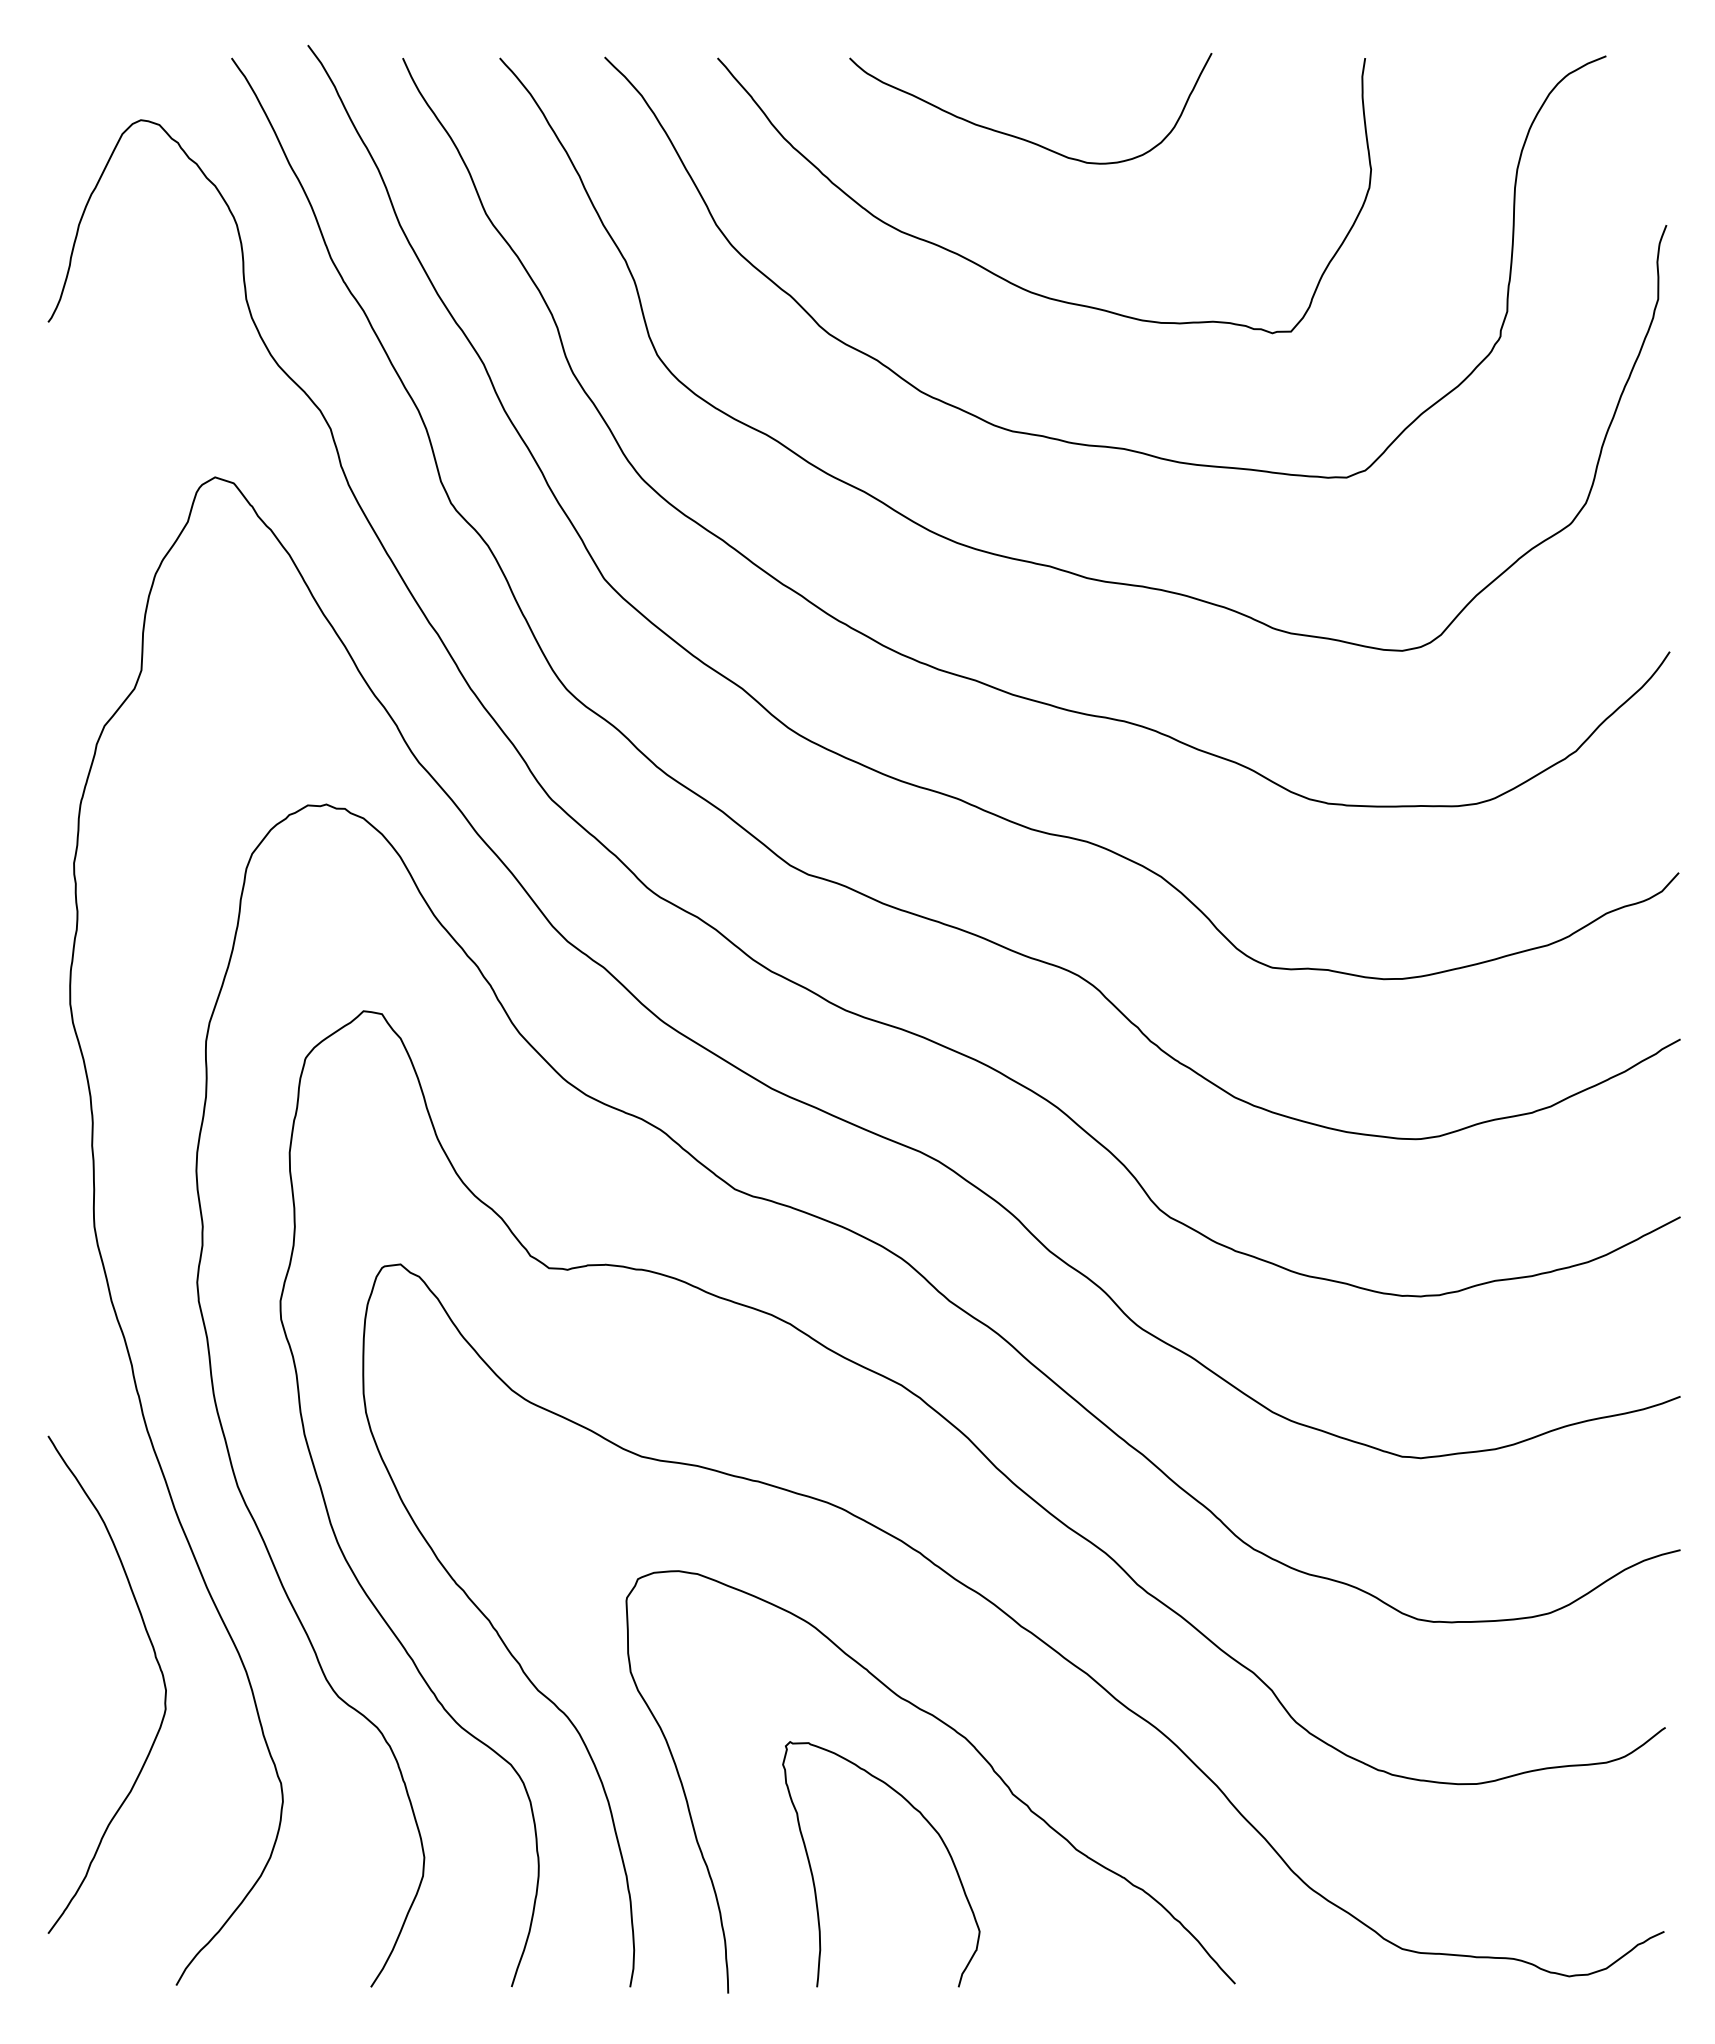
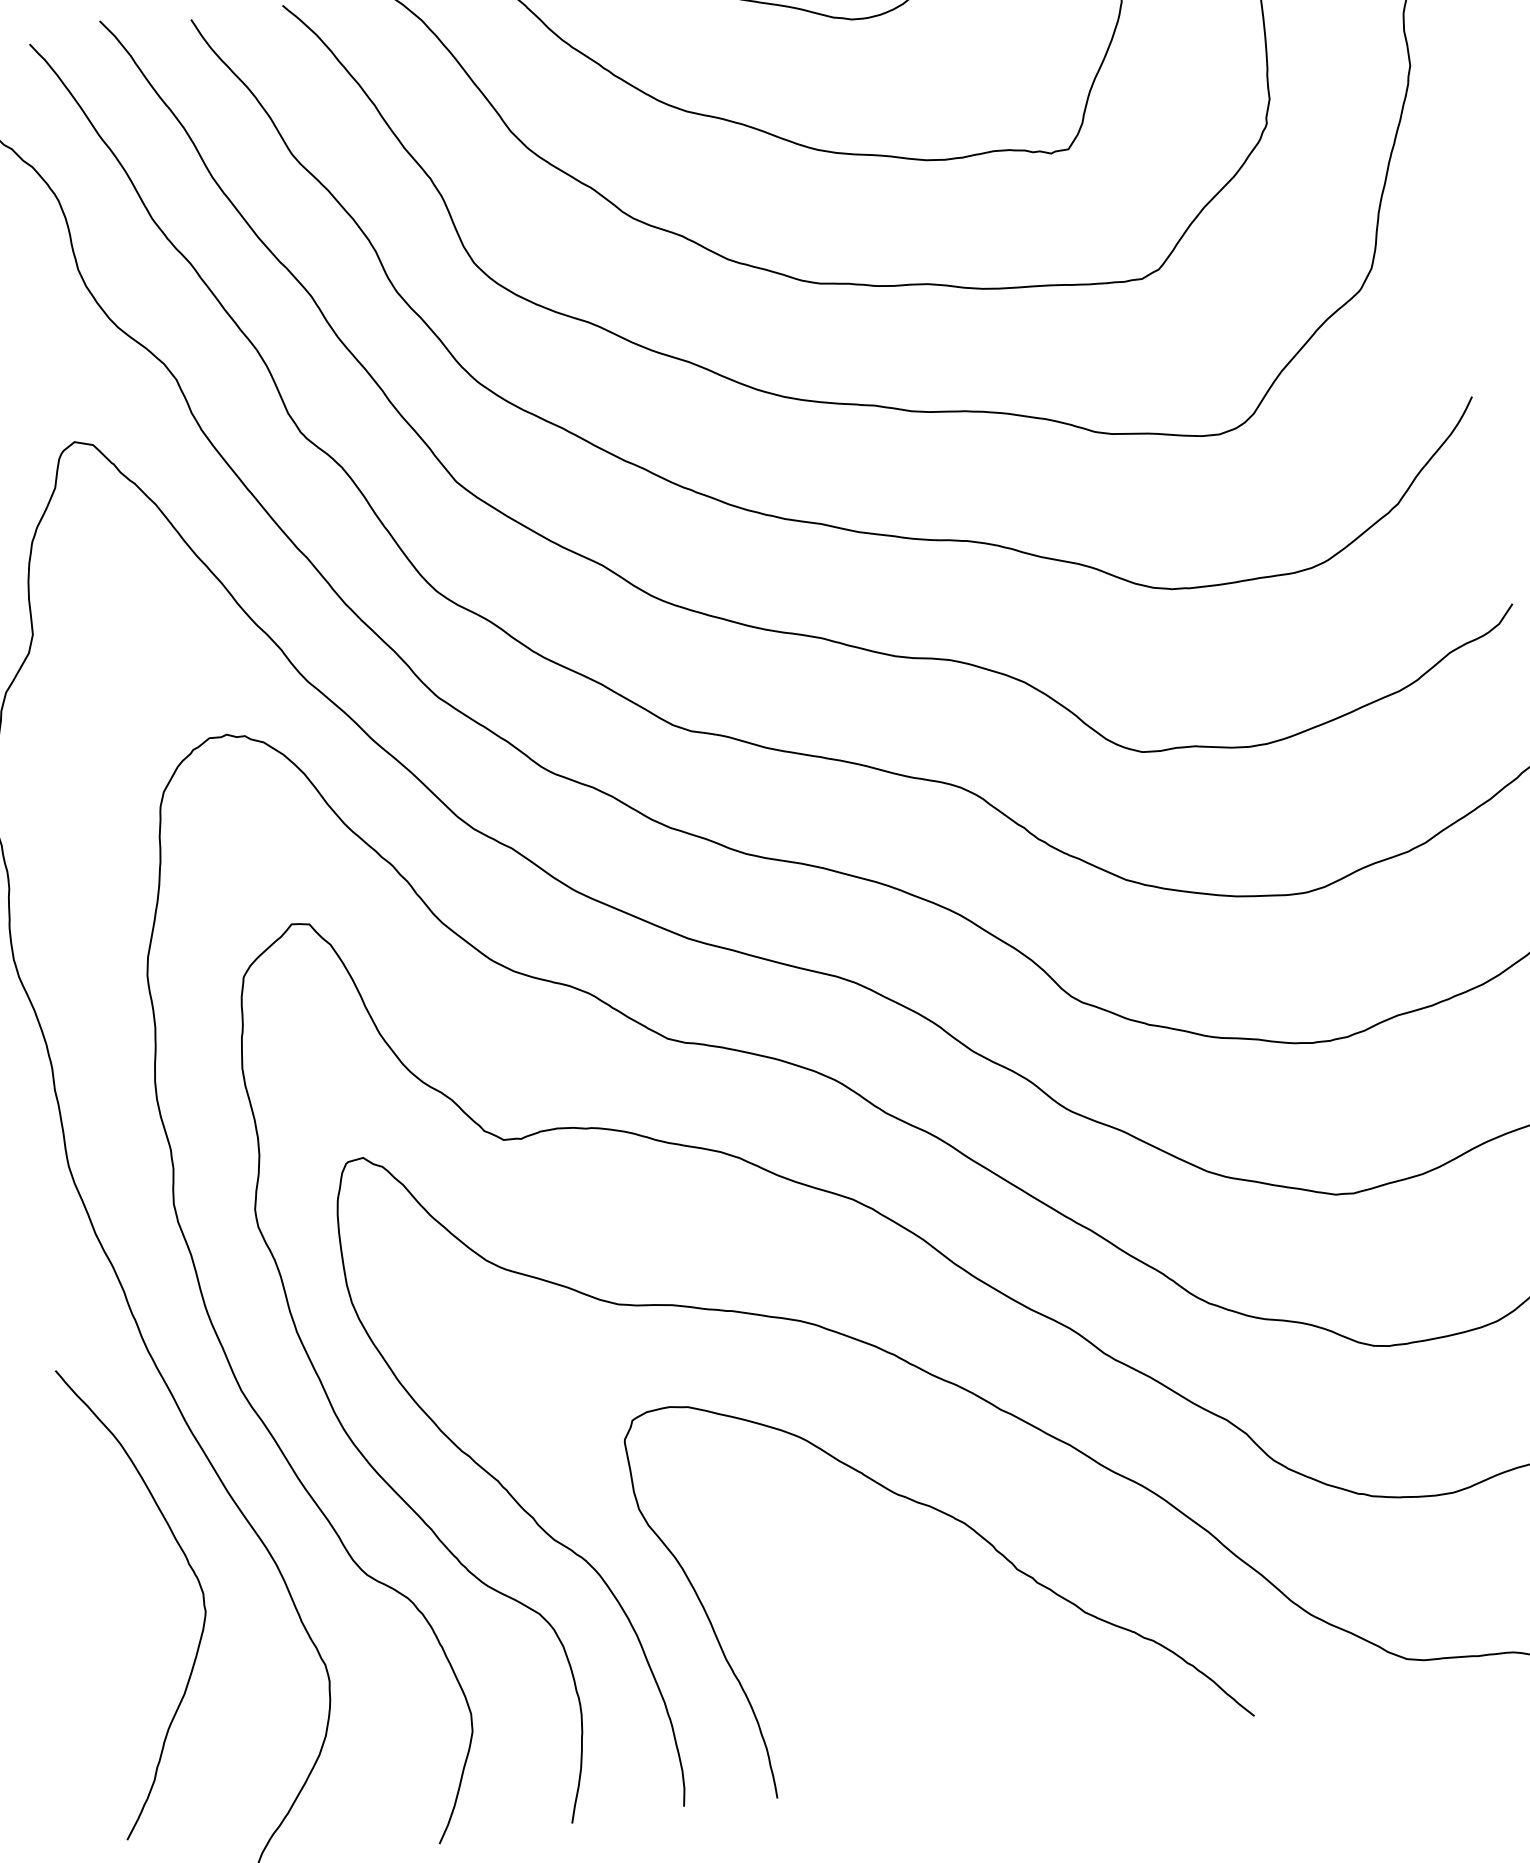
curve: (930, 1826) -> (944, 1611), removed

